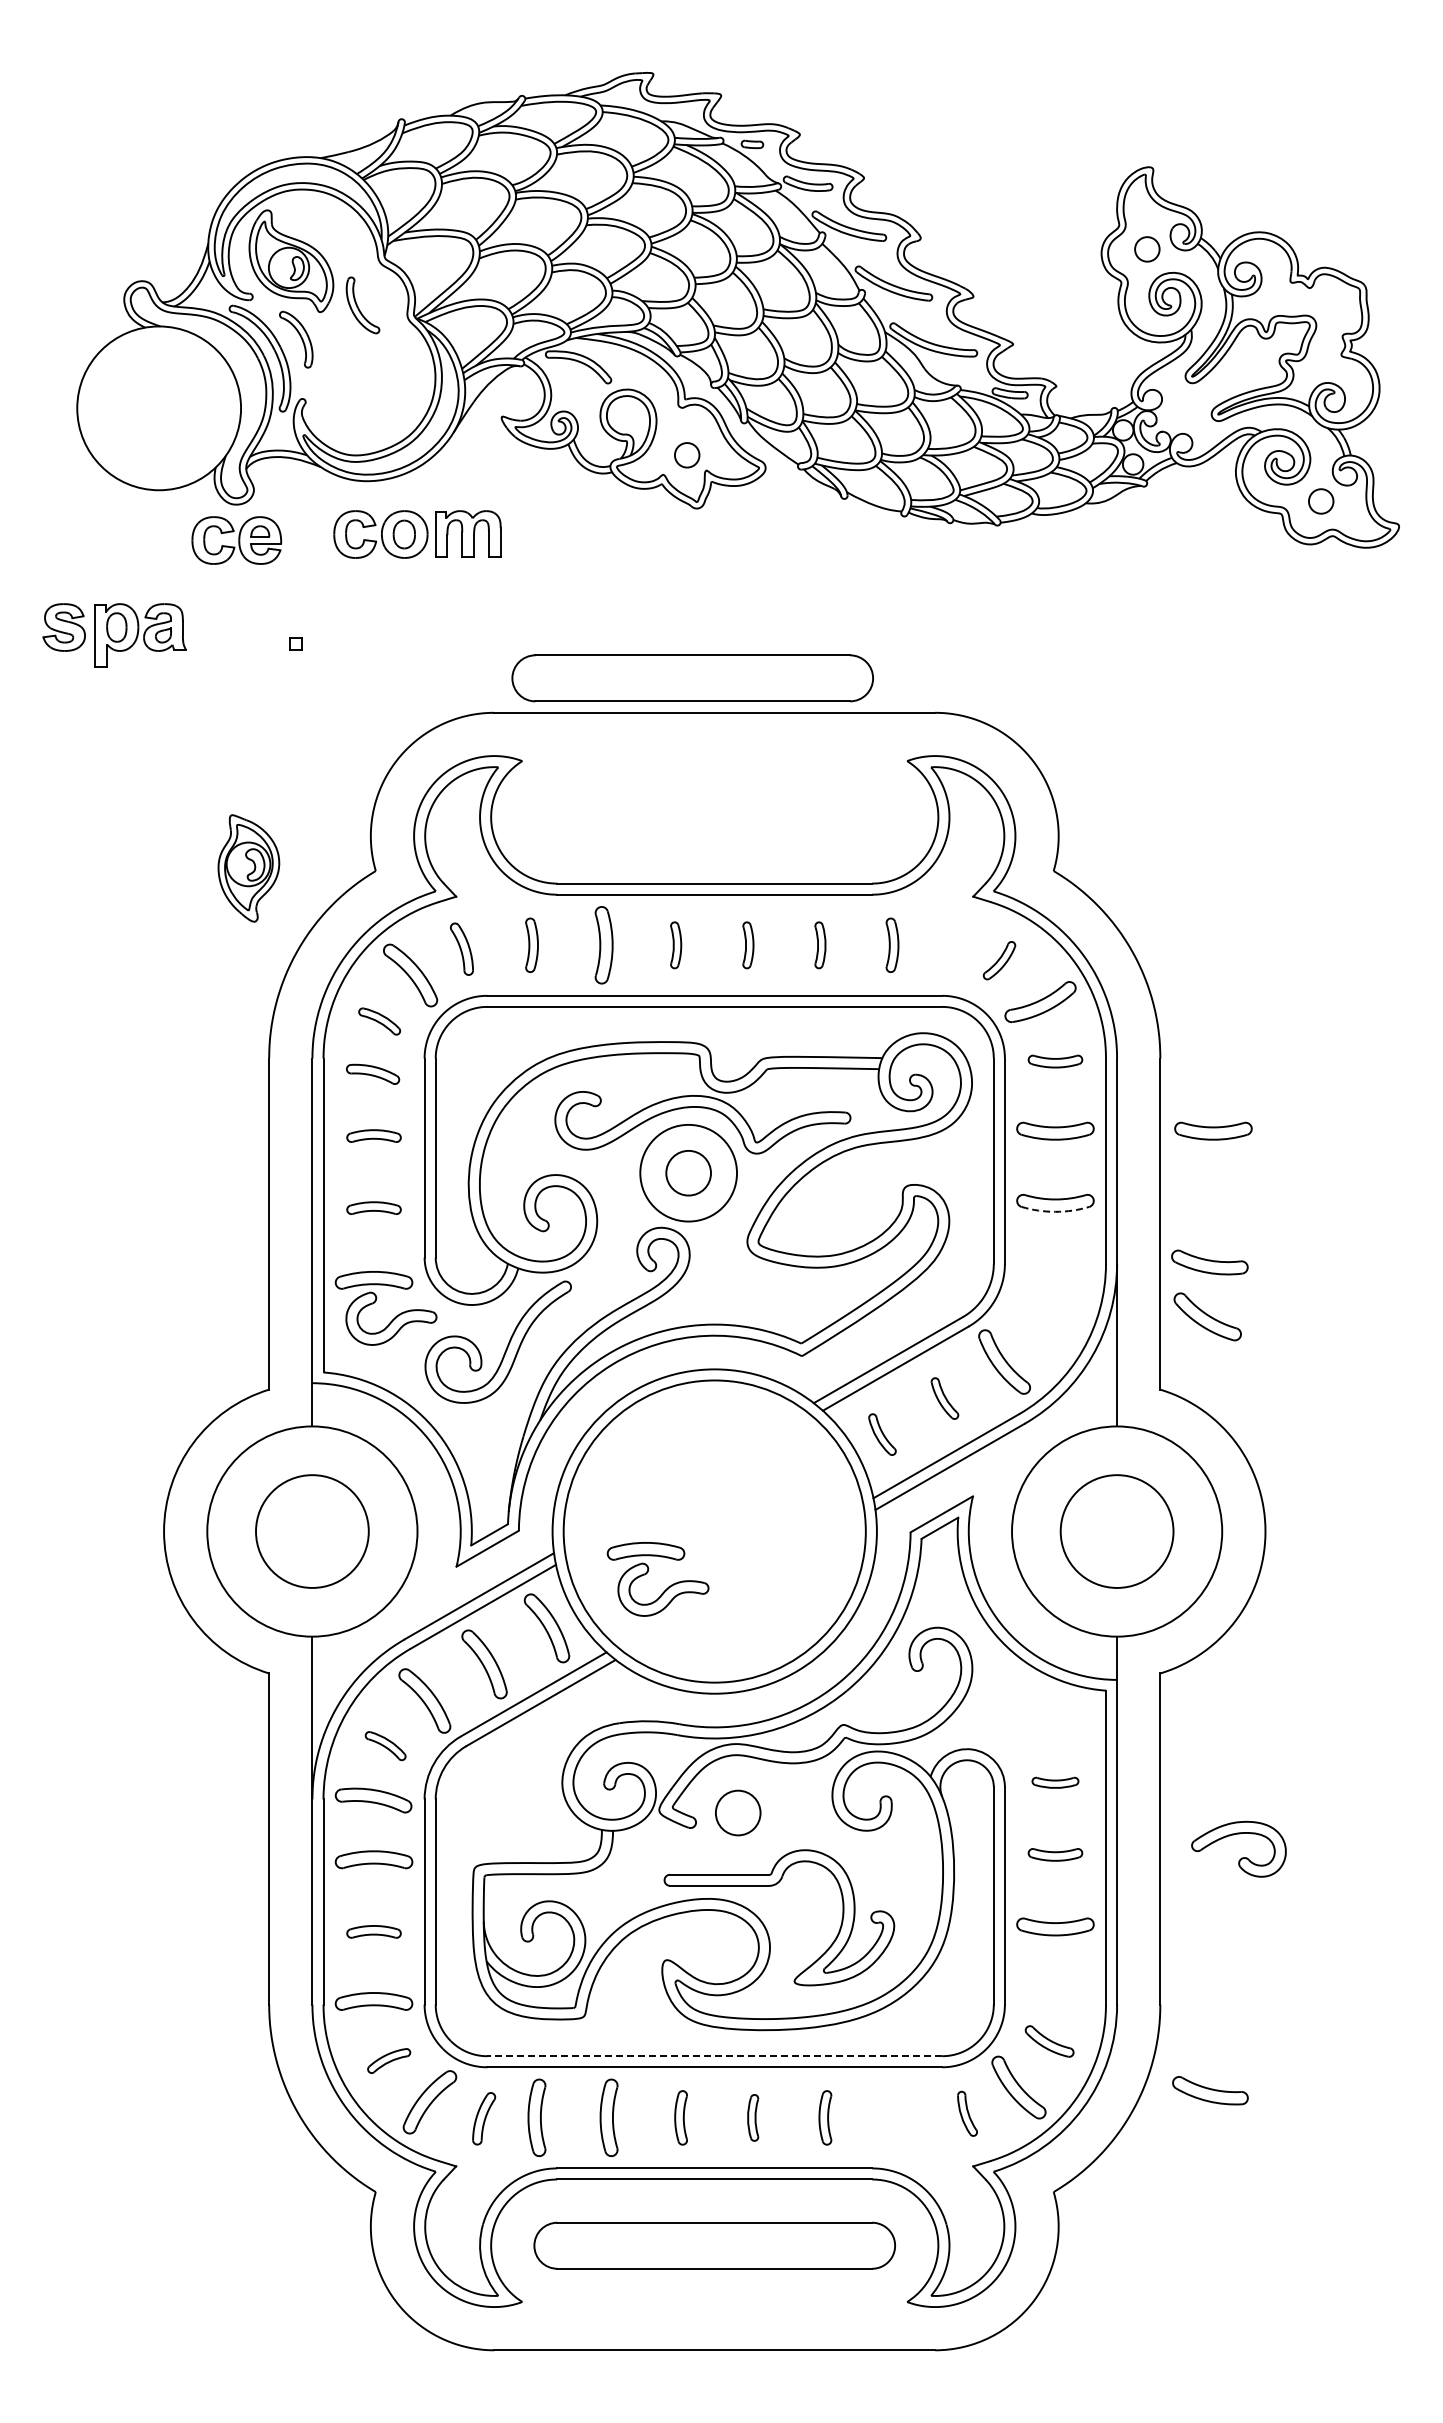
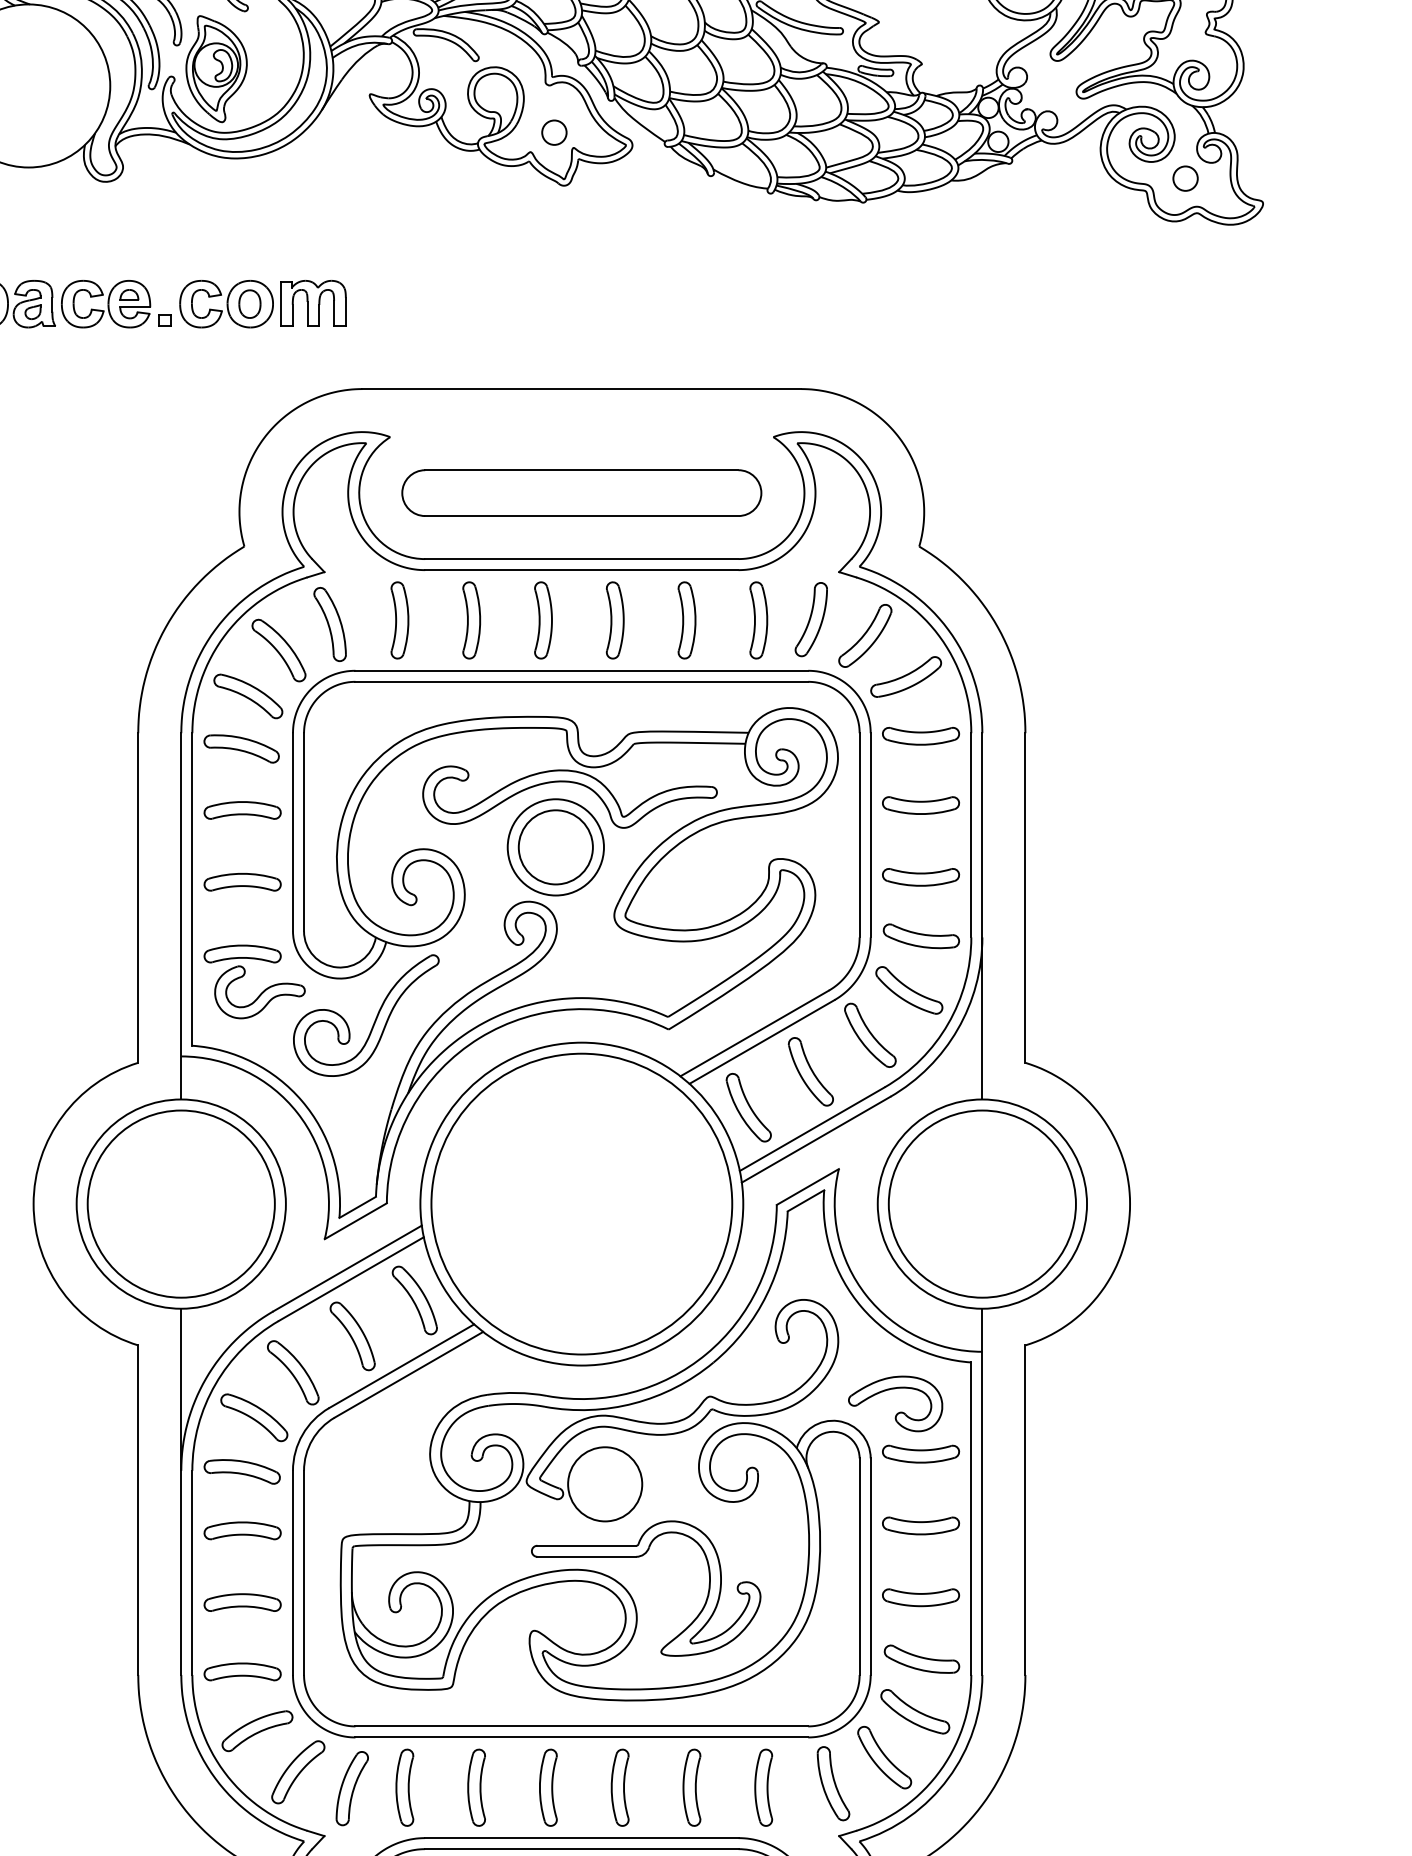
part: (417, 534) -> (263, 304), moved
part: (236, 540) -> (105, 304), moved
part: (692, 678) -> (581, 493), moved
part: (248, 868) -> (216, 69), moved
part: (944, 944) -> (810, 619), added
part: (531, 945) -> (399, 620), size x1.43
part: (675, 945) -> (542, 620), size x1.67
part: (748, 945) -> (615, 620), size x1.67
part: (820, 945) -> (687, 620), size x1.67
part: (892, 945) -> (758, 620), size x1.43
part: (461, 948) -> (329, 623), size x1.43
part: (999, 960) -> (865, 635), size x1.67
part: (379, 1021) -> (248, 696), size x1.67
part: (1055, 1061) -> (921, 736), size x1.43
part: (372, 1074) -> (241, 749), size x1.43
part: (1213, 1130) -> (1078, 804), removed
part: (373, 1135) -> (242, 809), size x1.43
circle: (688, 1172) -> (555, 846), size x1.67
part: (373, 1207) -> (242, 881), size x1.43
arc: (1055, 1211) -> (921, 885), dashed -> solid
part: (1209, 1262) -> (921, 936), moved
part: (1207, 1316) -> (909, 990), moved
part: (944, 1398) -> (810, 1071), size x1.67
part: (882, 1434) -> (748, 1107), size x1.67
circle: (312, 1531) -> (181, 1204), size x1.67
circle: (1117, 1531) -> (982, 1204), size x1.67
part: (648, 1572) -> (515, 1244), removed
part: (385, 1745) -> (254, 1417), size x1.67
part: (1055, 1782) -> (921, 1453), size x1.67
circle: (737, 1812) -> (604, 1483), size x1.67
part: (1055, 1854) -> (921, 1525), size x1.43
part: (1241, 1857) -> (898, 1412), moved
part: (373, 1931) -> (242, 1602), size x1.43
part: (1049, 2041) -> (915, 1711), size x1.43
line: (714, 2056) -> (581, 1726), dashed -> solid
part: (389, 2060) -> (258, 1730), size x1.67
part: (1210, 2090) -> (922, 1659), moved
part: (967, 2113) -> (833, 1783), size x1.67
part: (680, 2117) -> (547, 1787), size x1.43
part: (752, 2117) -> (619, 1787), size x1.67
part: (825, 2117) -> (692, 1787), size x1.43
part: (897, 2117) -> (763, 1787), added
part: (483, 2118) -> (351, 1788), size x1.43

